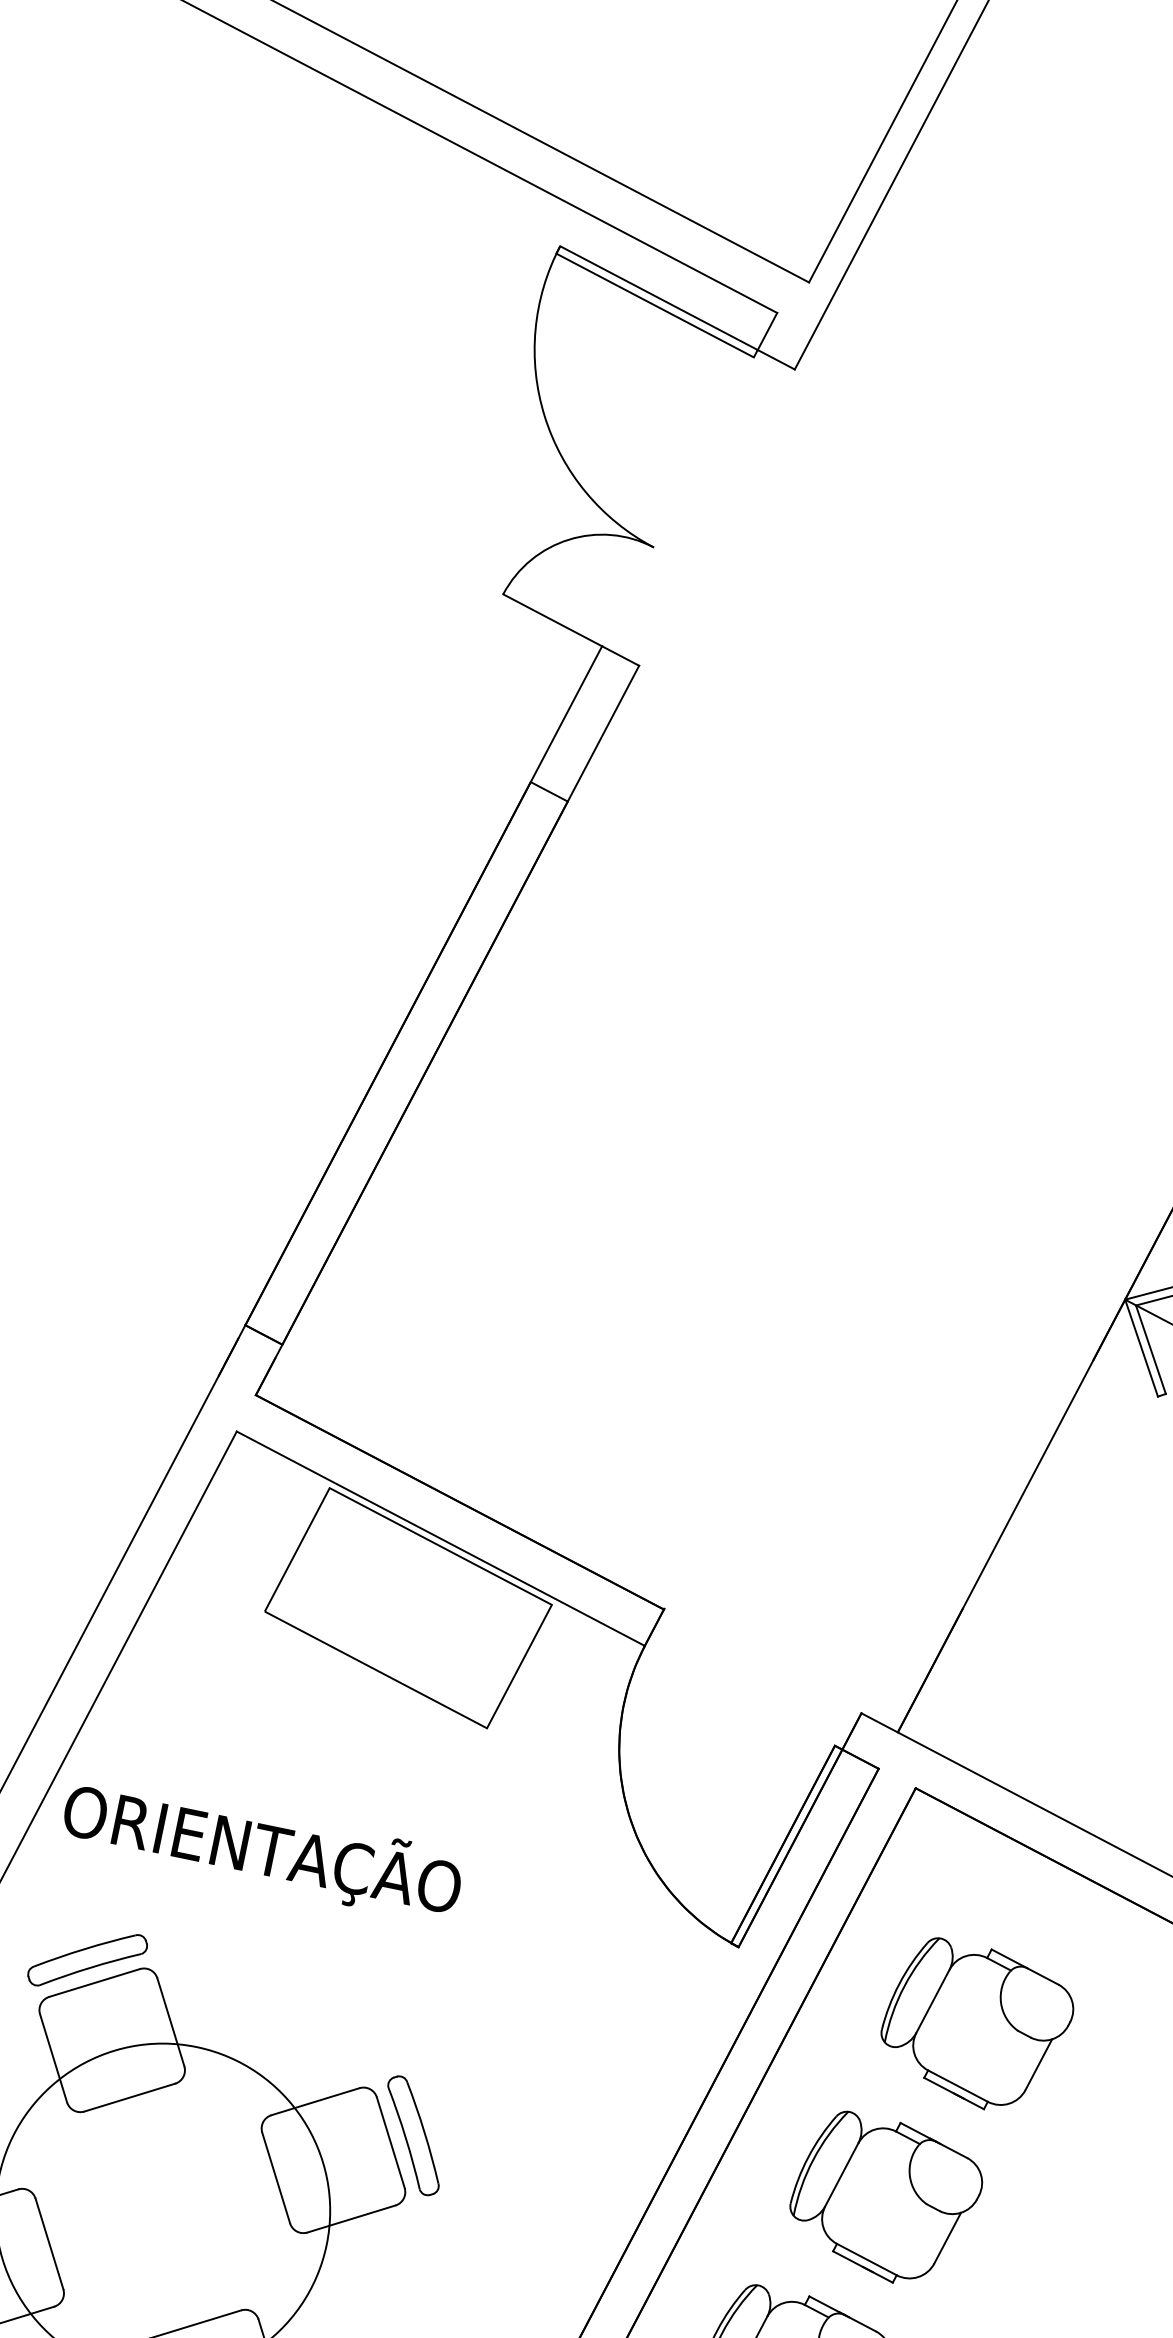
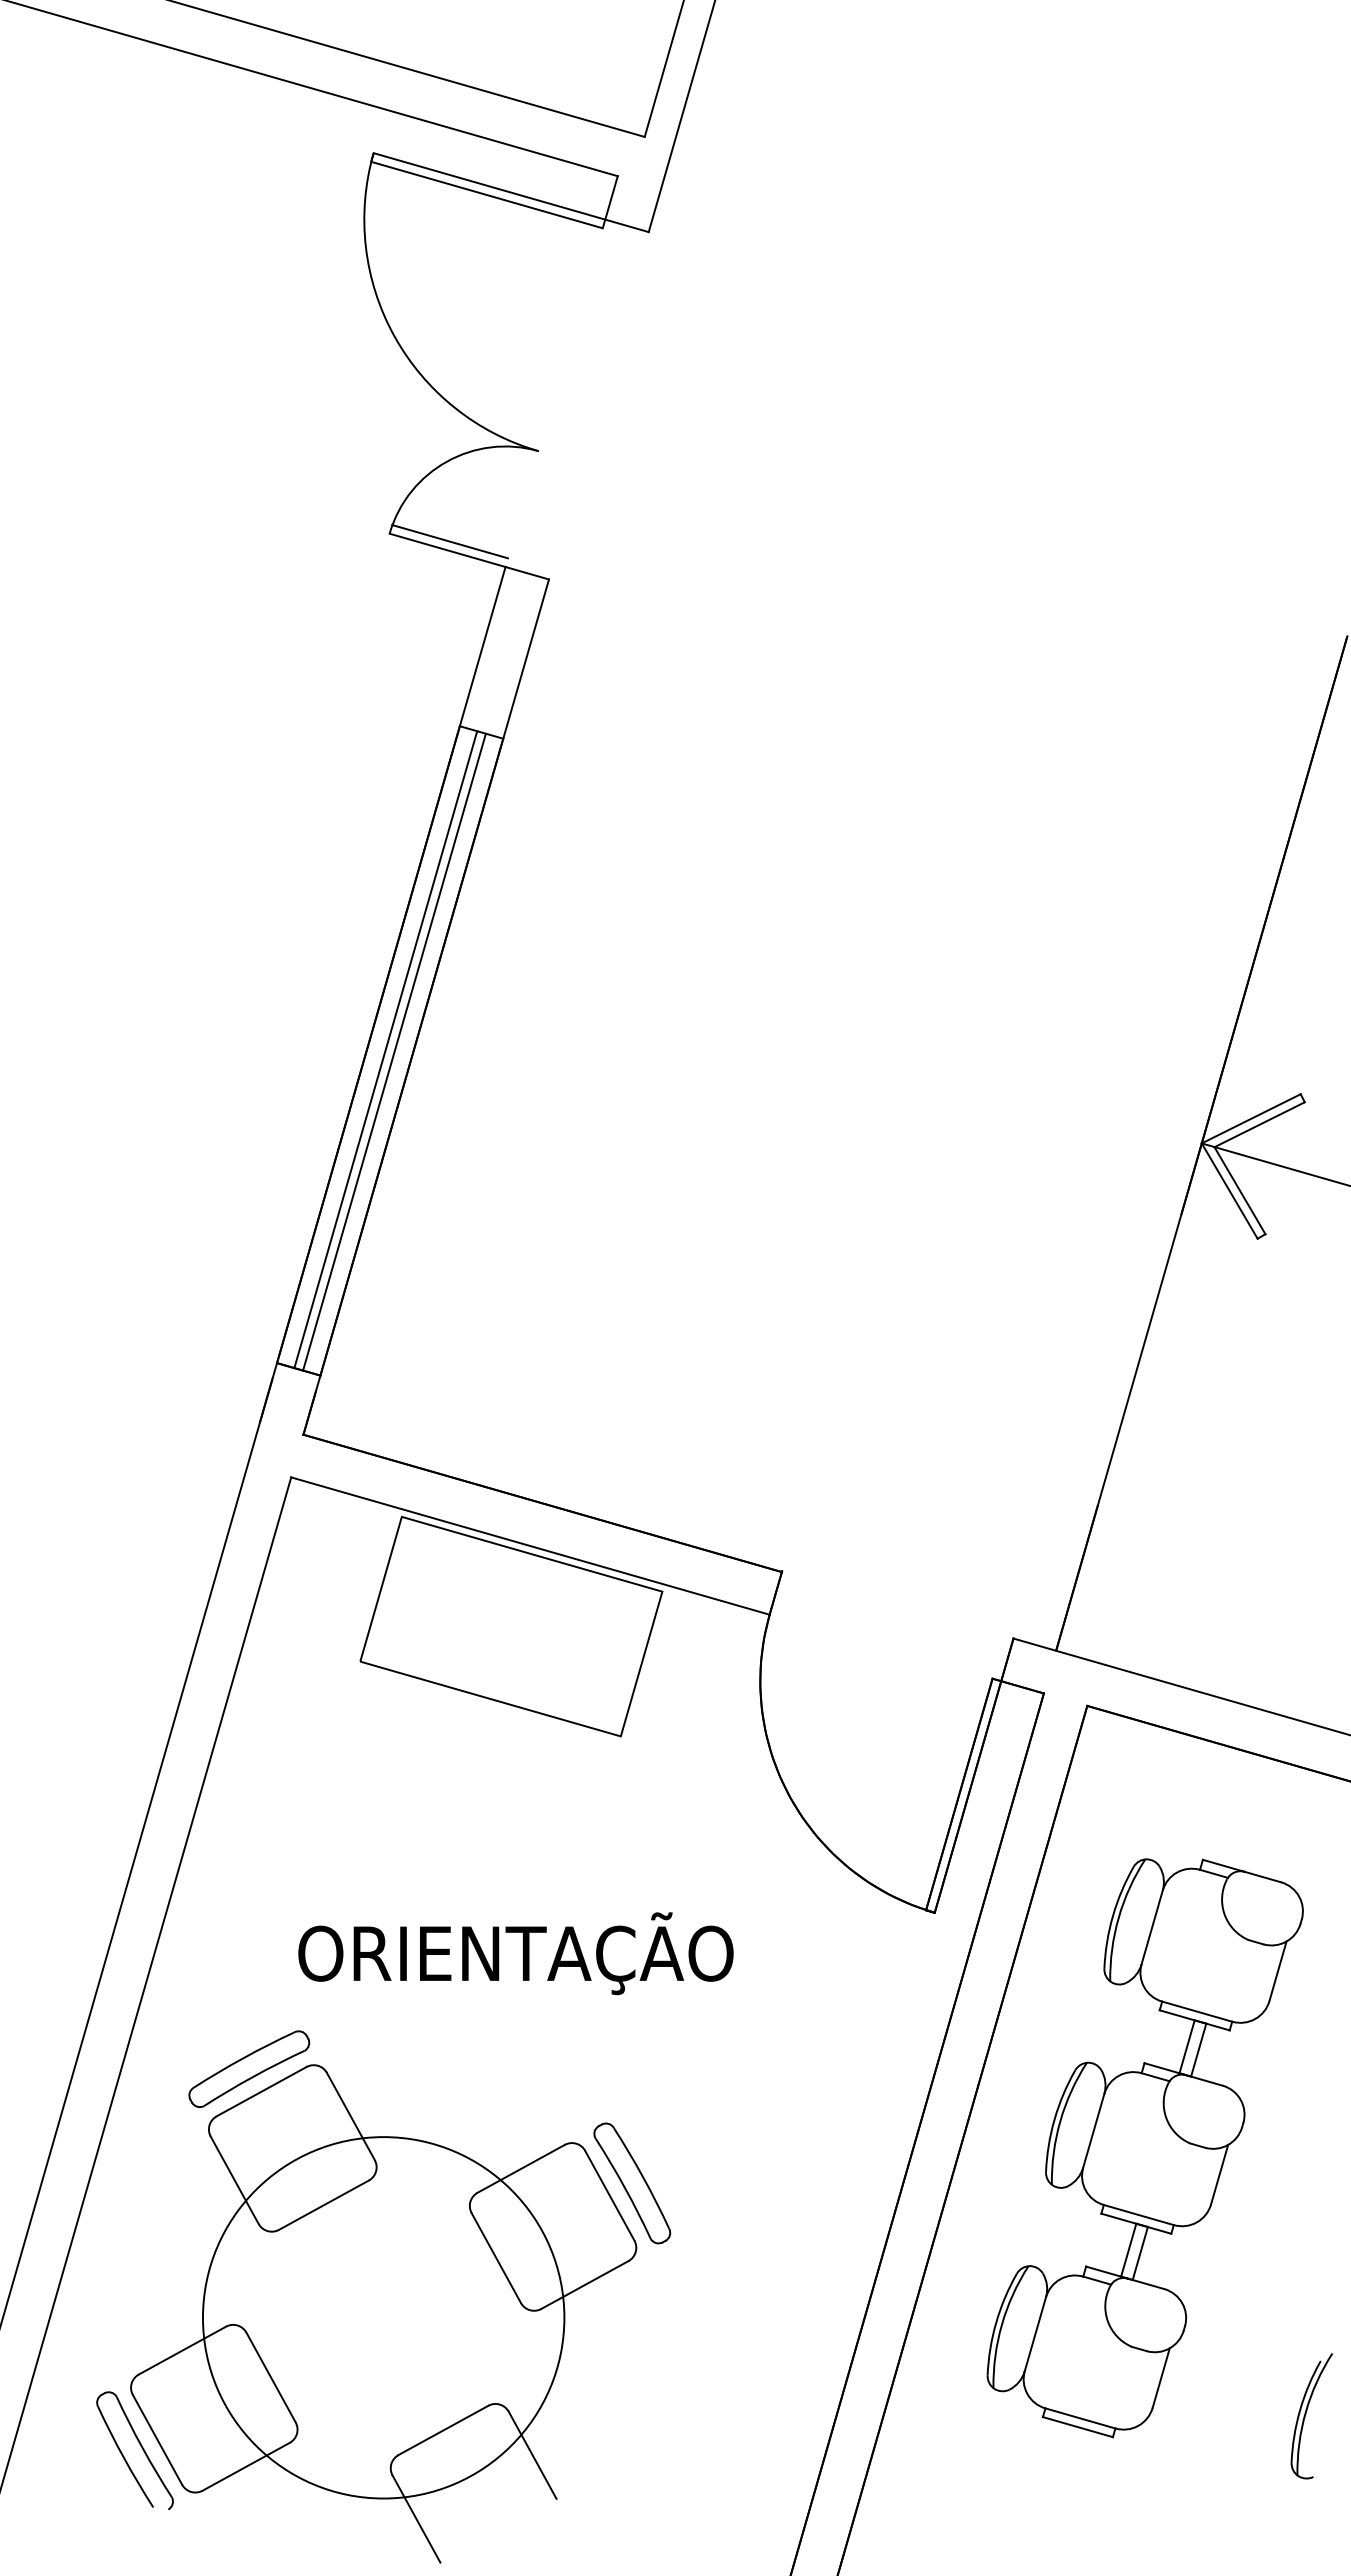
line: (556, 612) -> (449, 541), added
line: (402, 1061) -> (385, 1049), added
line: (410, 1064) -> (394, 1051), added
text: (262, 1849) -> (515, 1953), moved
line: (941, 2115) -> (1186, 2046), added
line: (952, 2120) -> (1198, 2049), added
line: (851, 2288) -> (1128, 2249), added
line: (860, 2294) -> (1139, 2253), added

